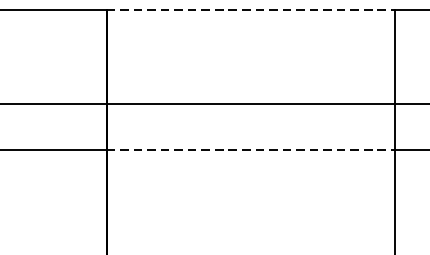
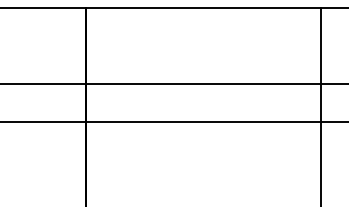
line: (250, 9) -> (203, 7), dashed -> solid
line: (250, 150) -> (203, 122), dashed -> solid

